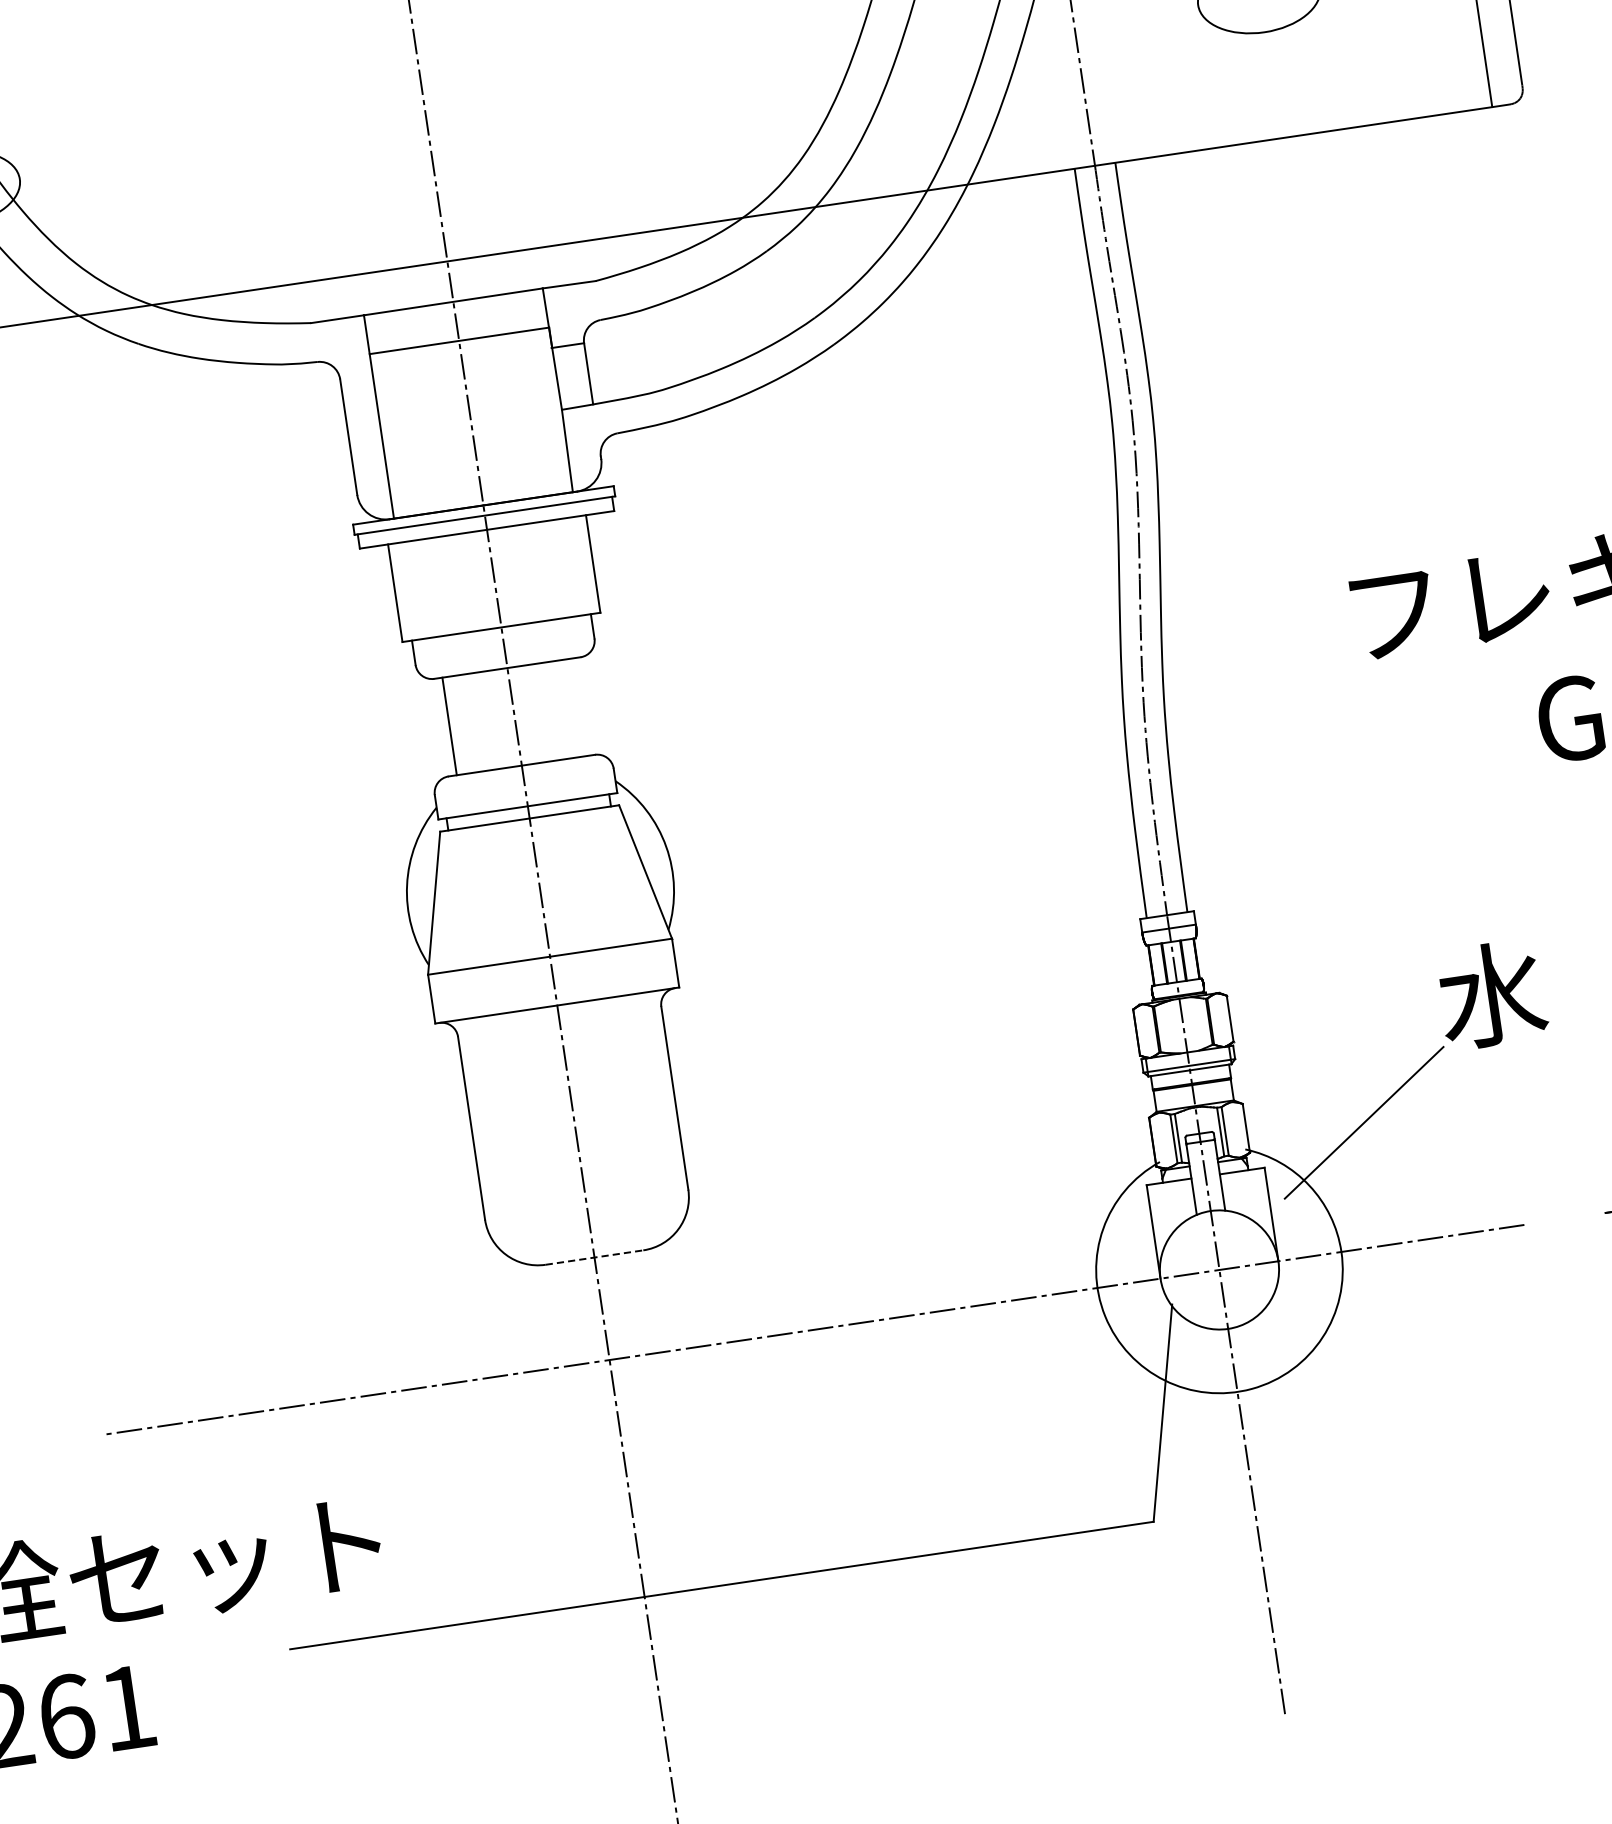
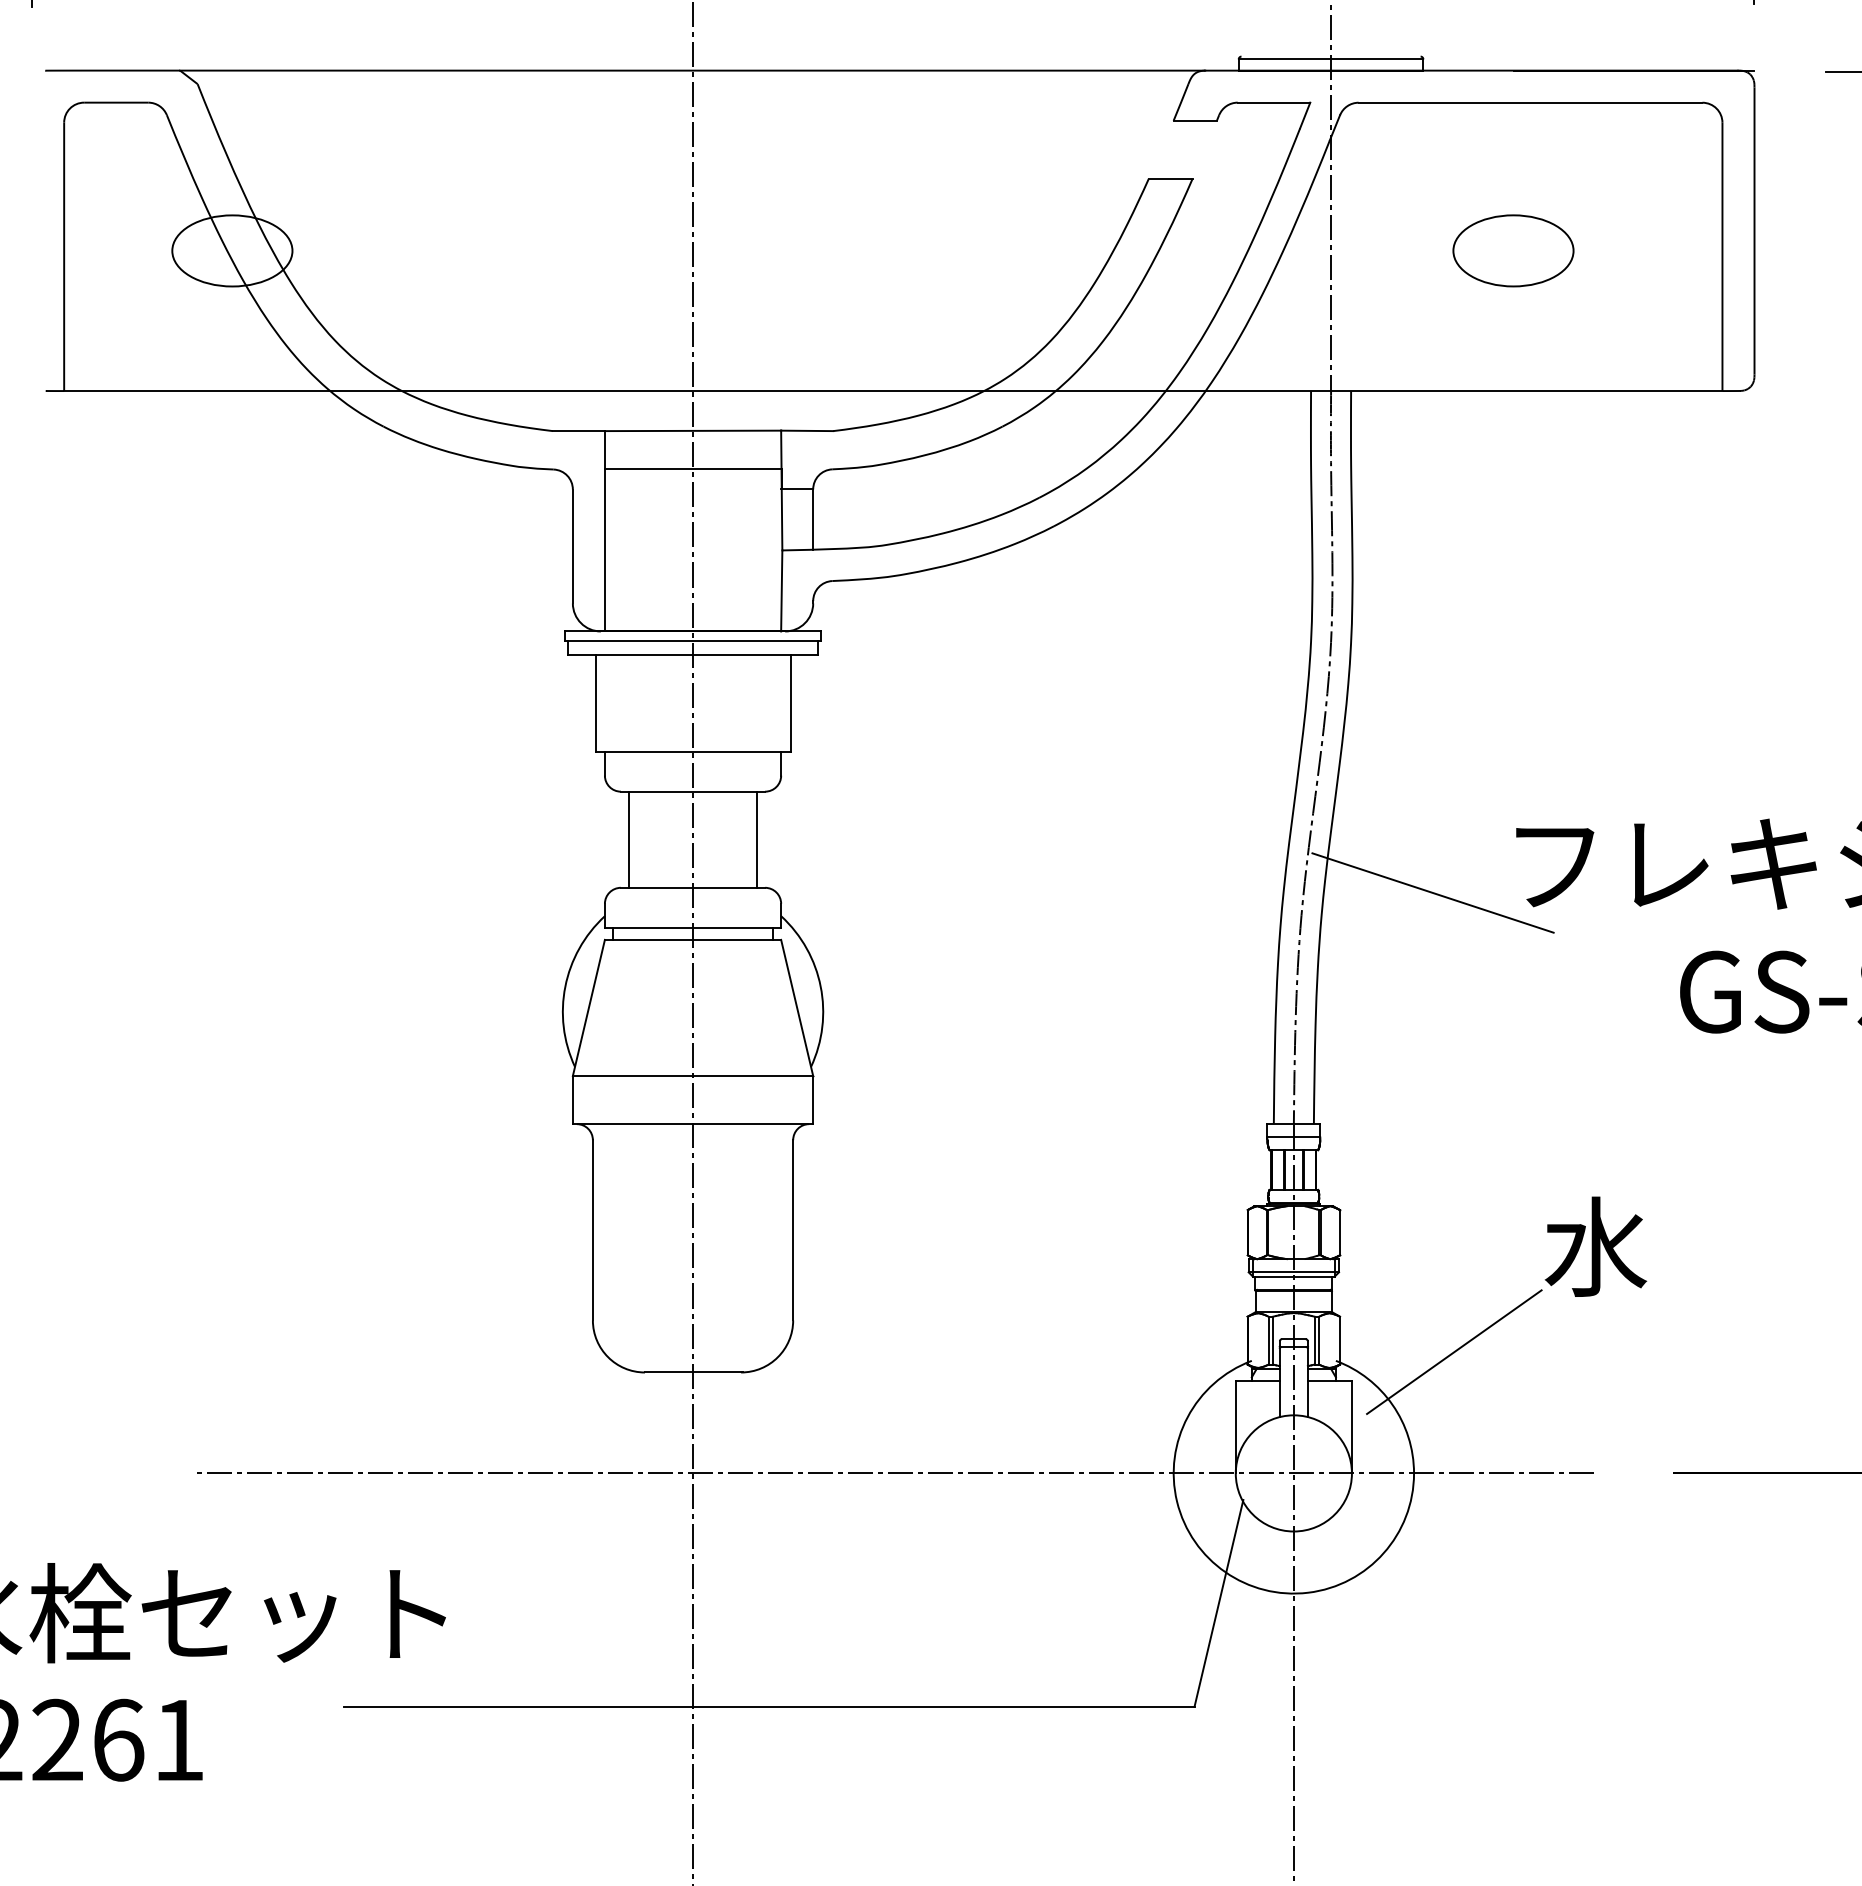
line: (1273, 659) -> (1432, 892), added
line: (580, 706) -> (757, 839), added
line: (594, 1257) -> (693, 1372), dashed -> solid

